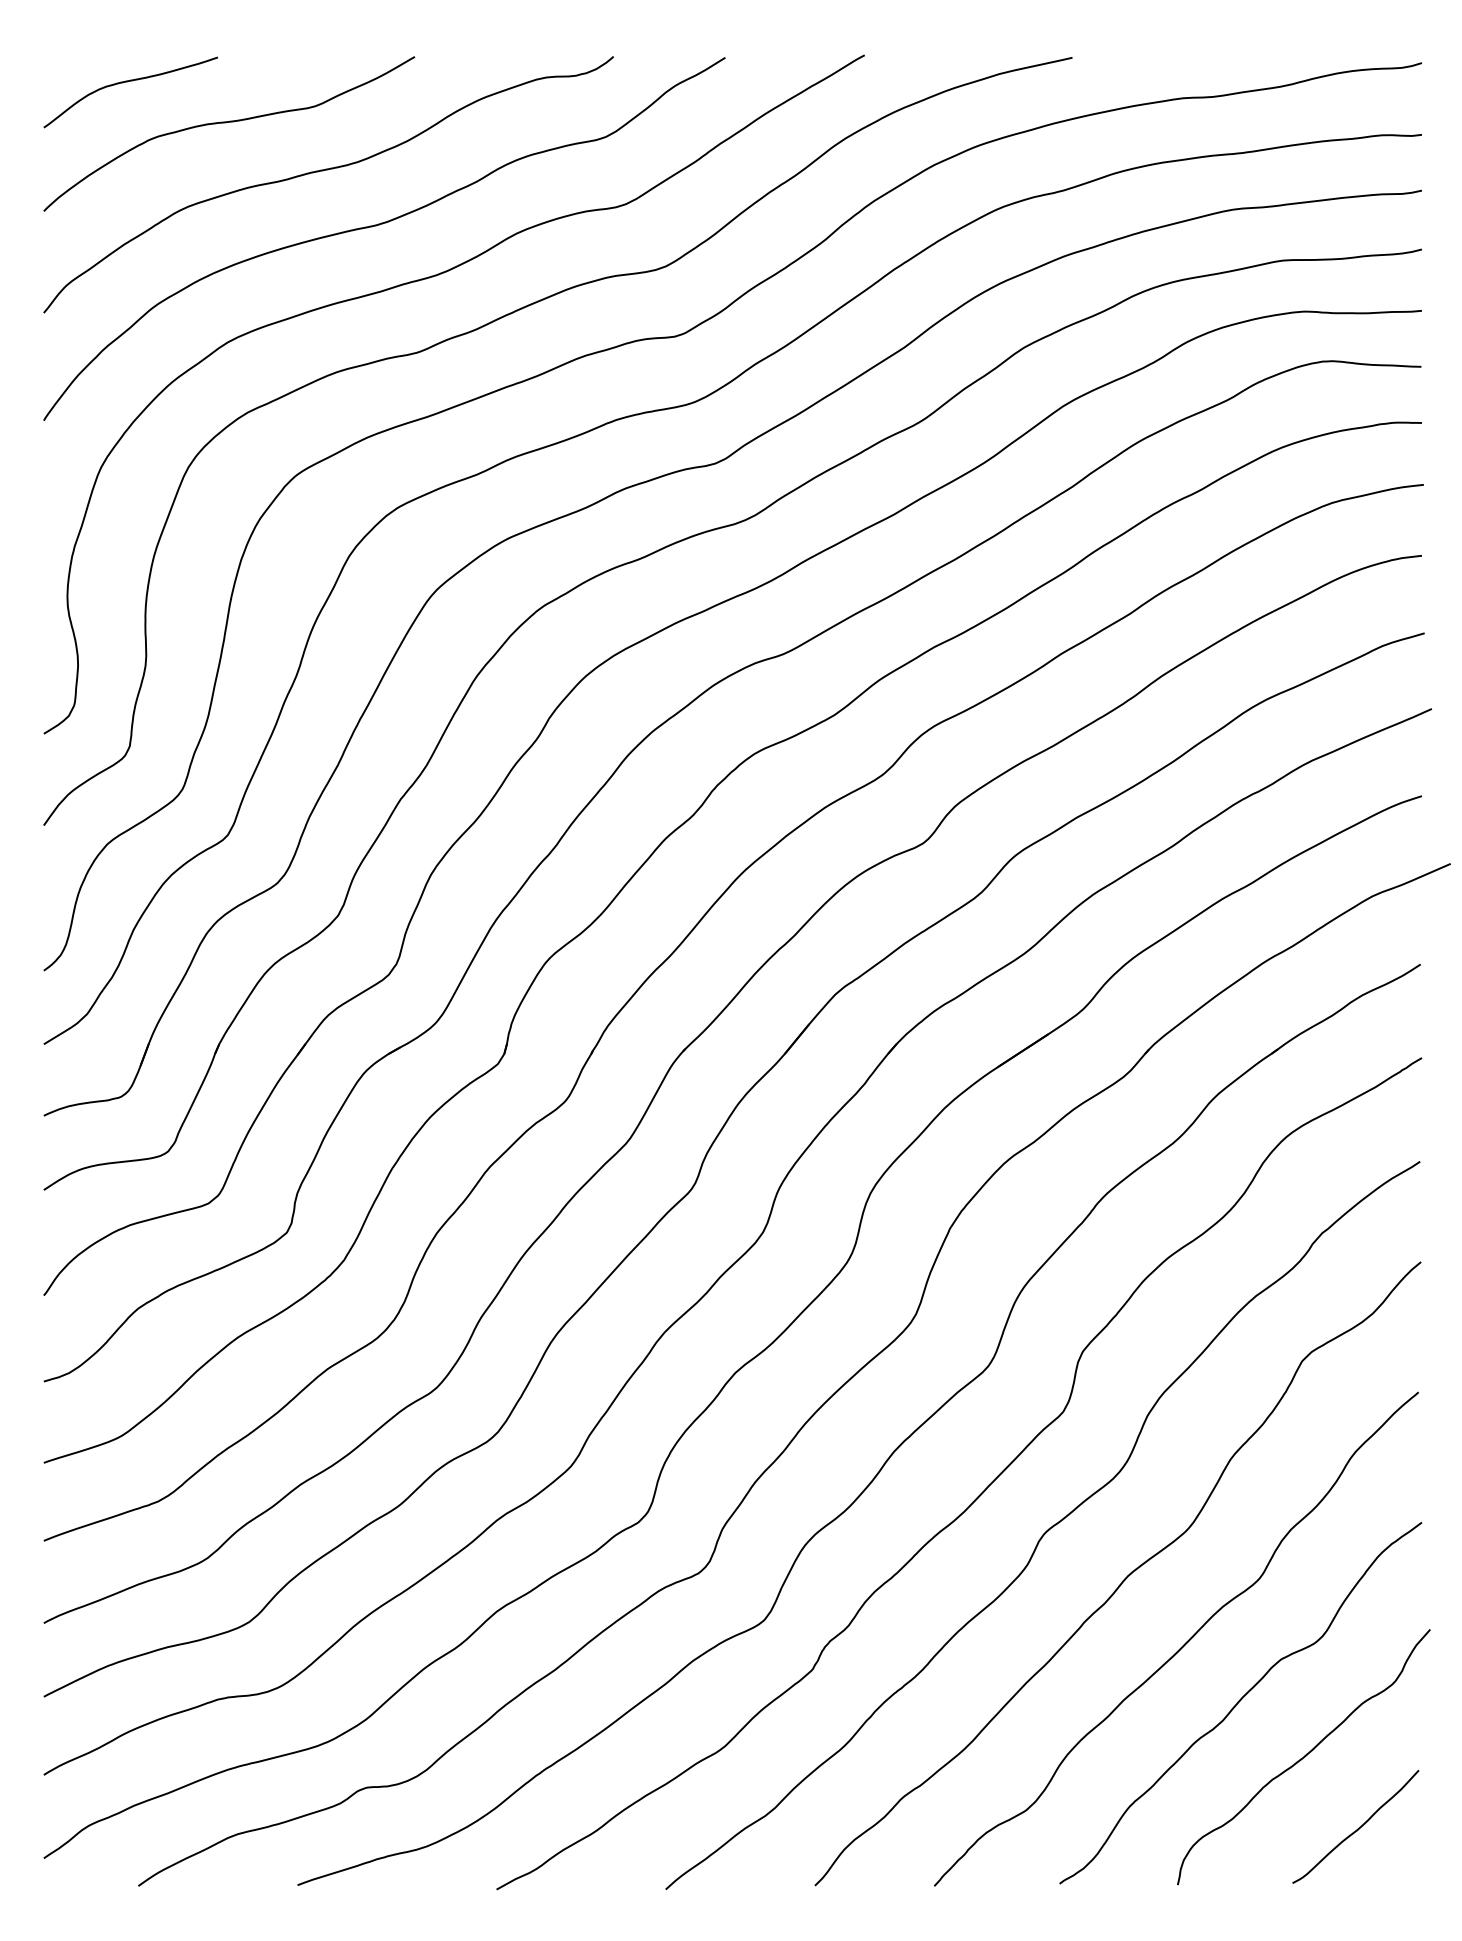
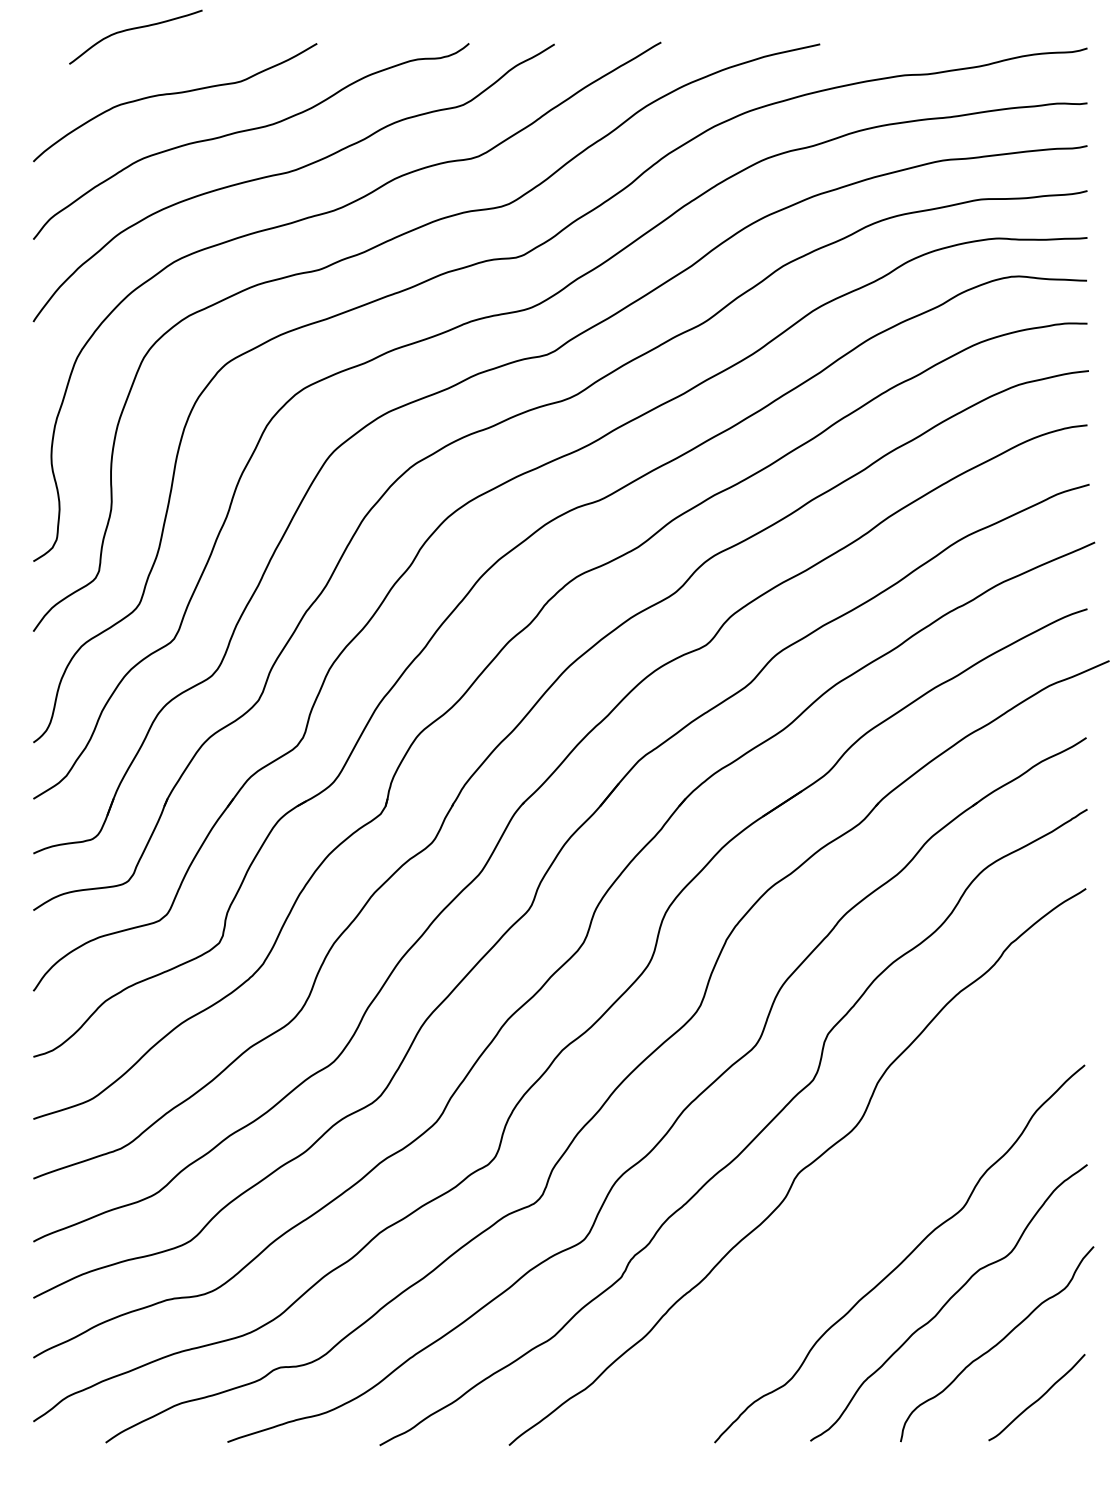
curve: (127, 82) -> (133, 29), moved
curve: (1123, 1579) -> (859, 1208), removed

